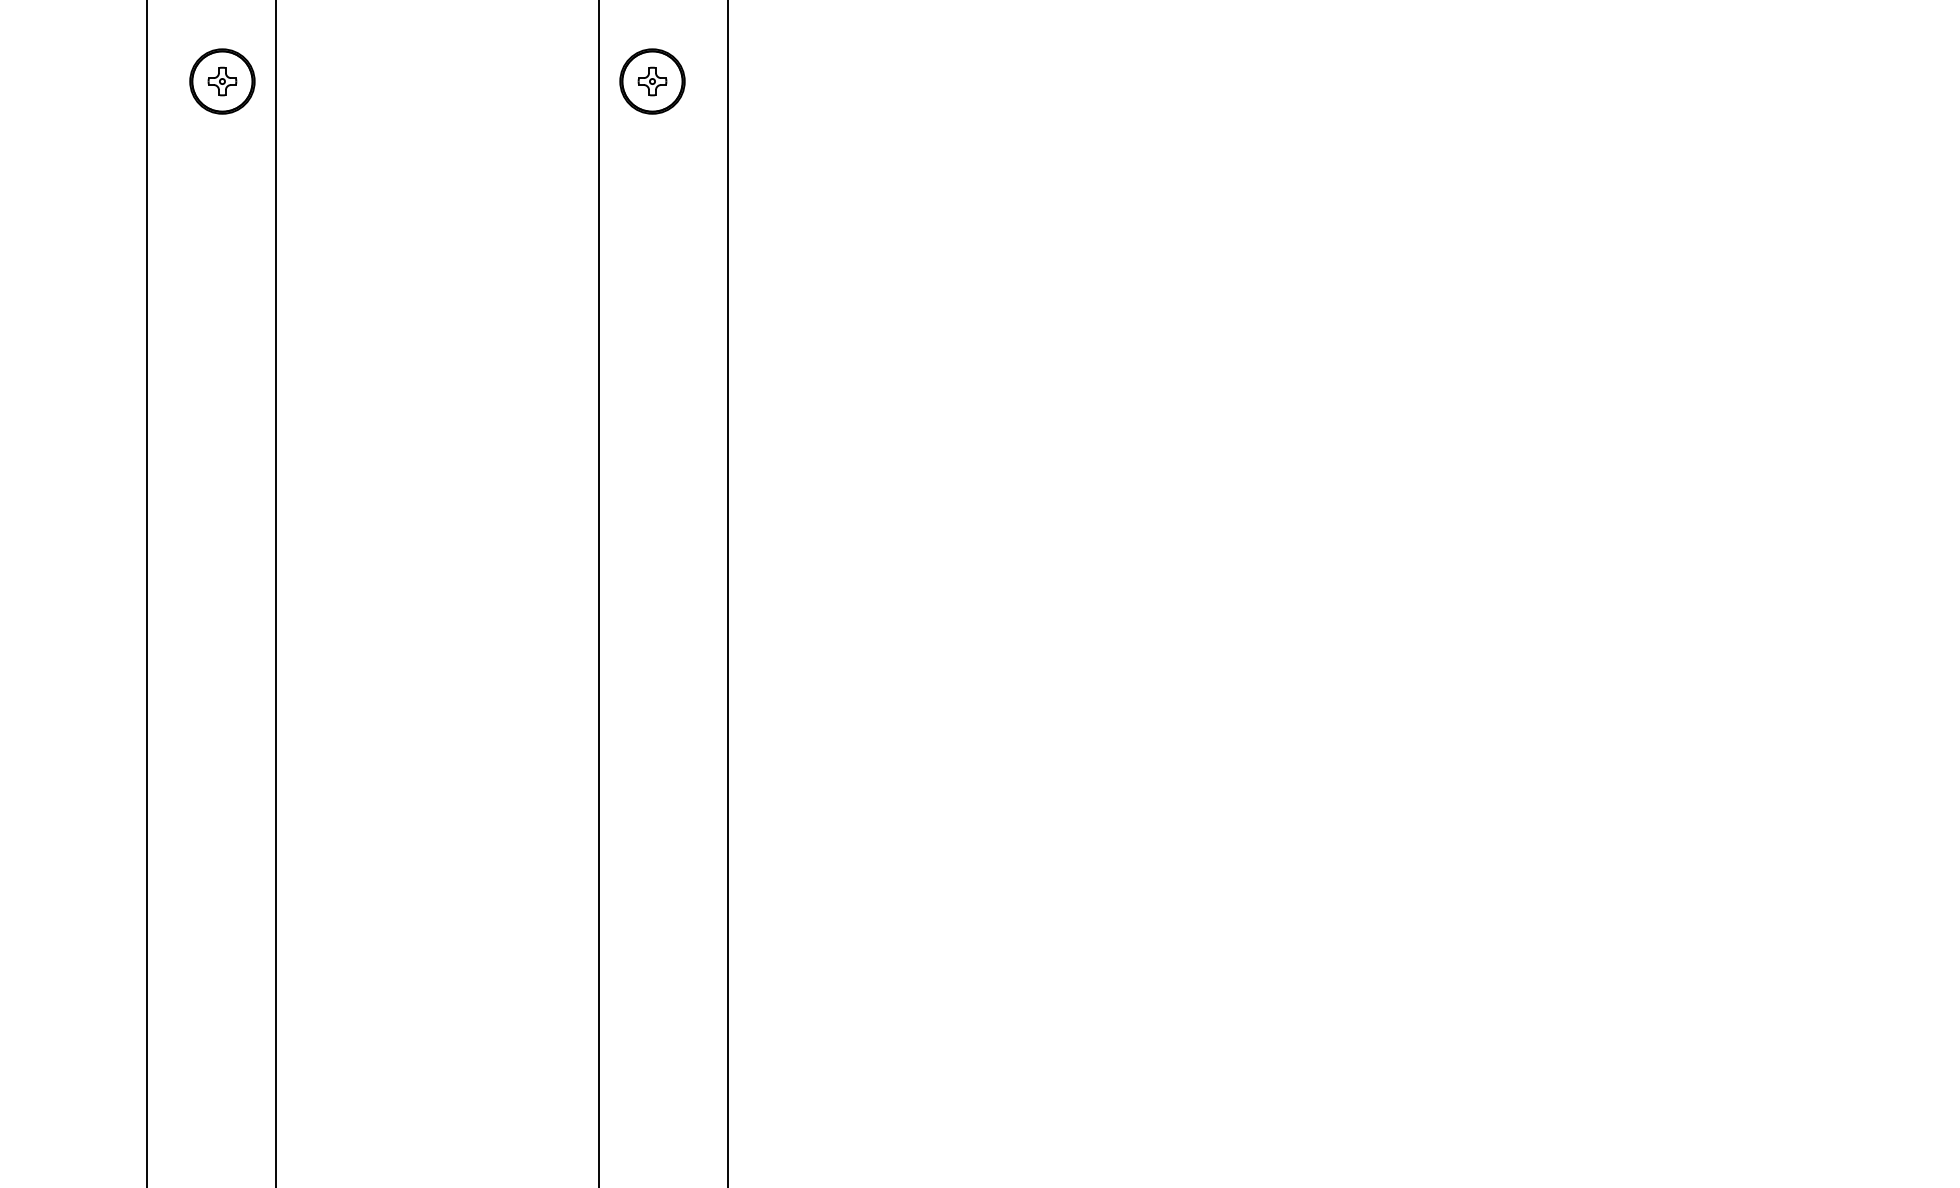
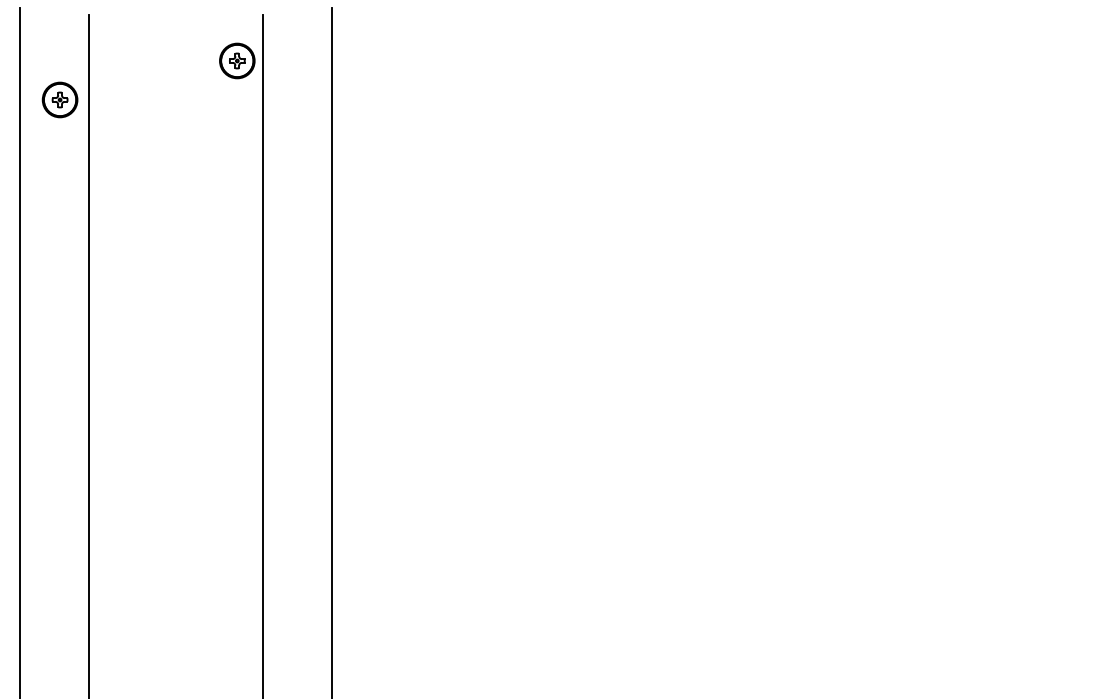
part: (221, 80) -> (59, 99), moved
part: (652, 80) -> (237, 60), moved

